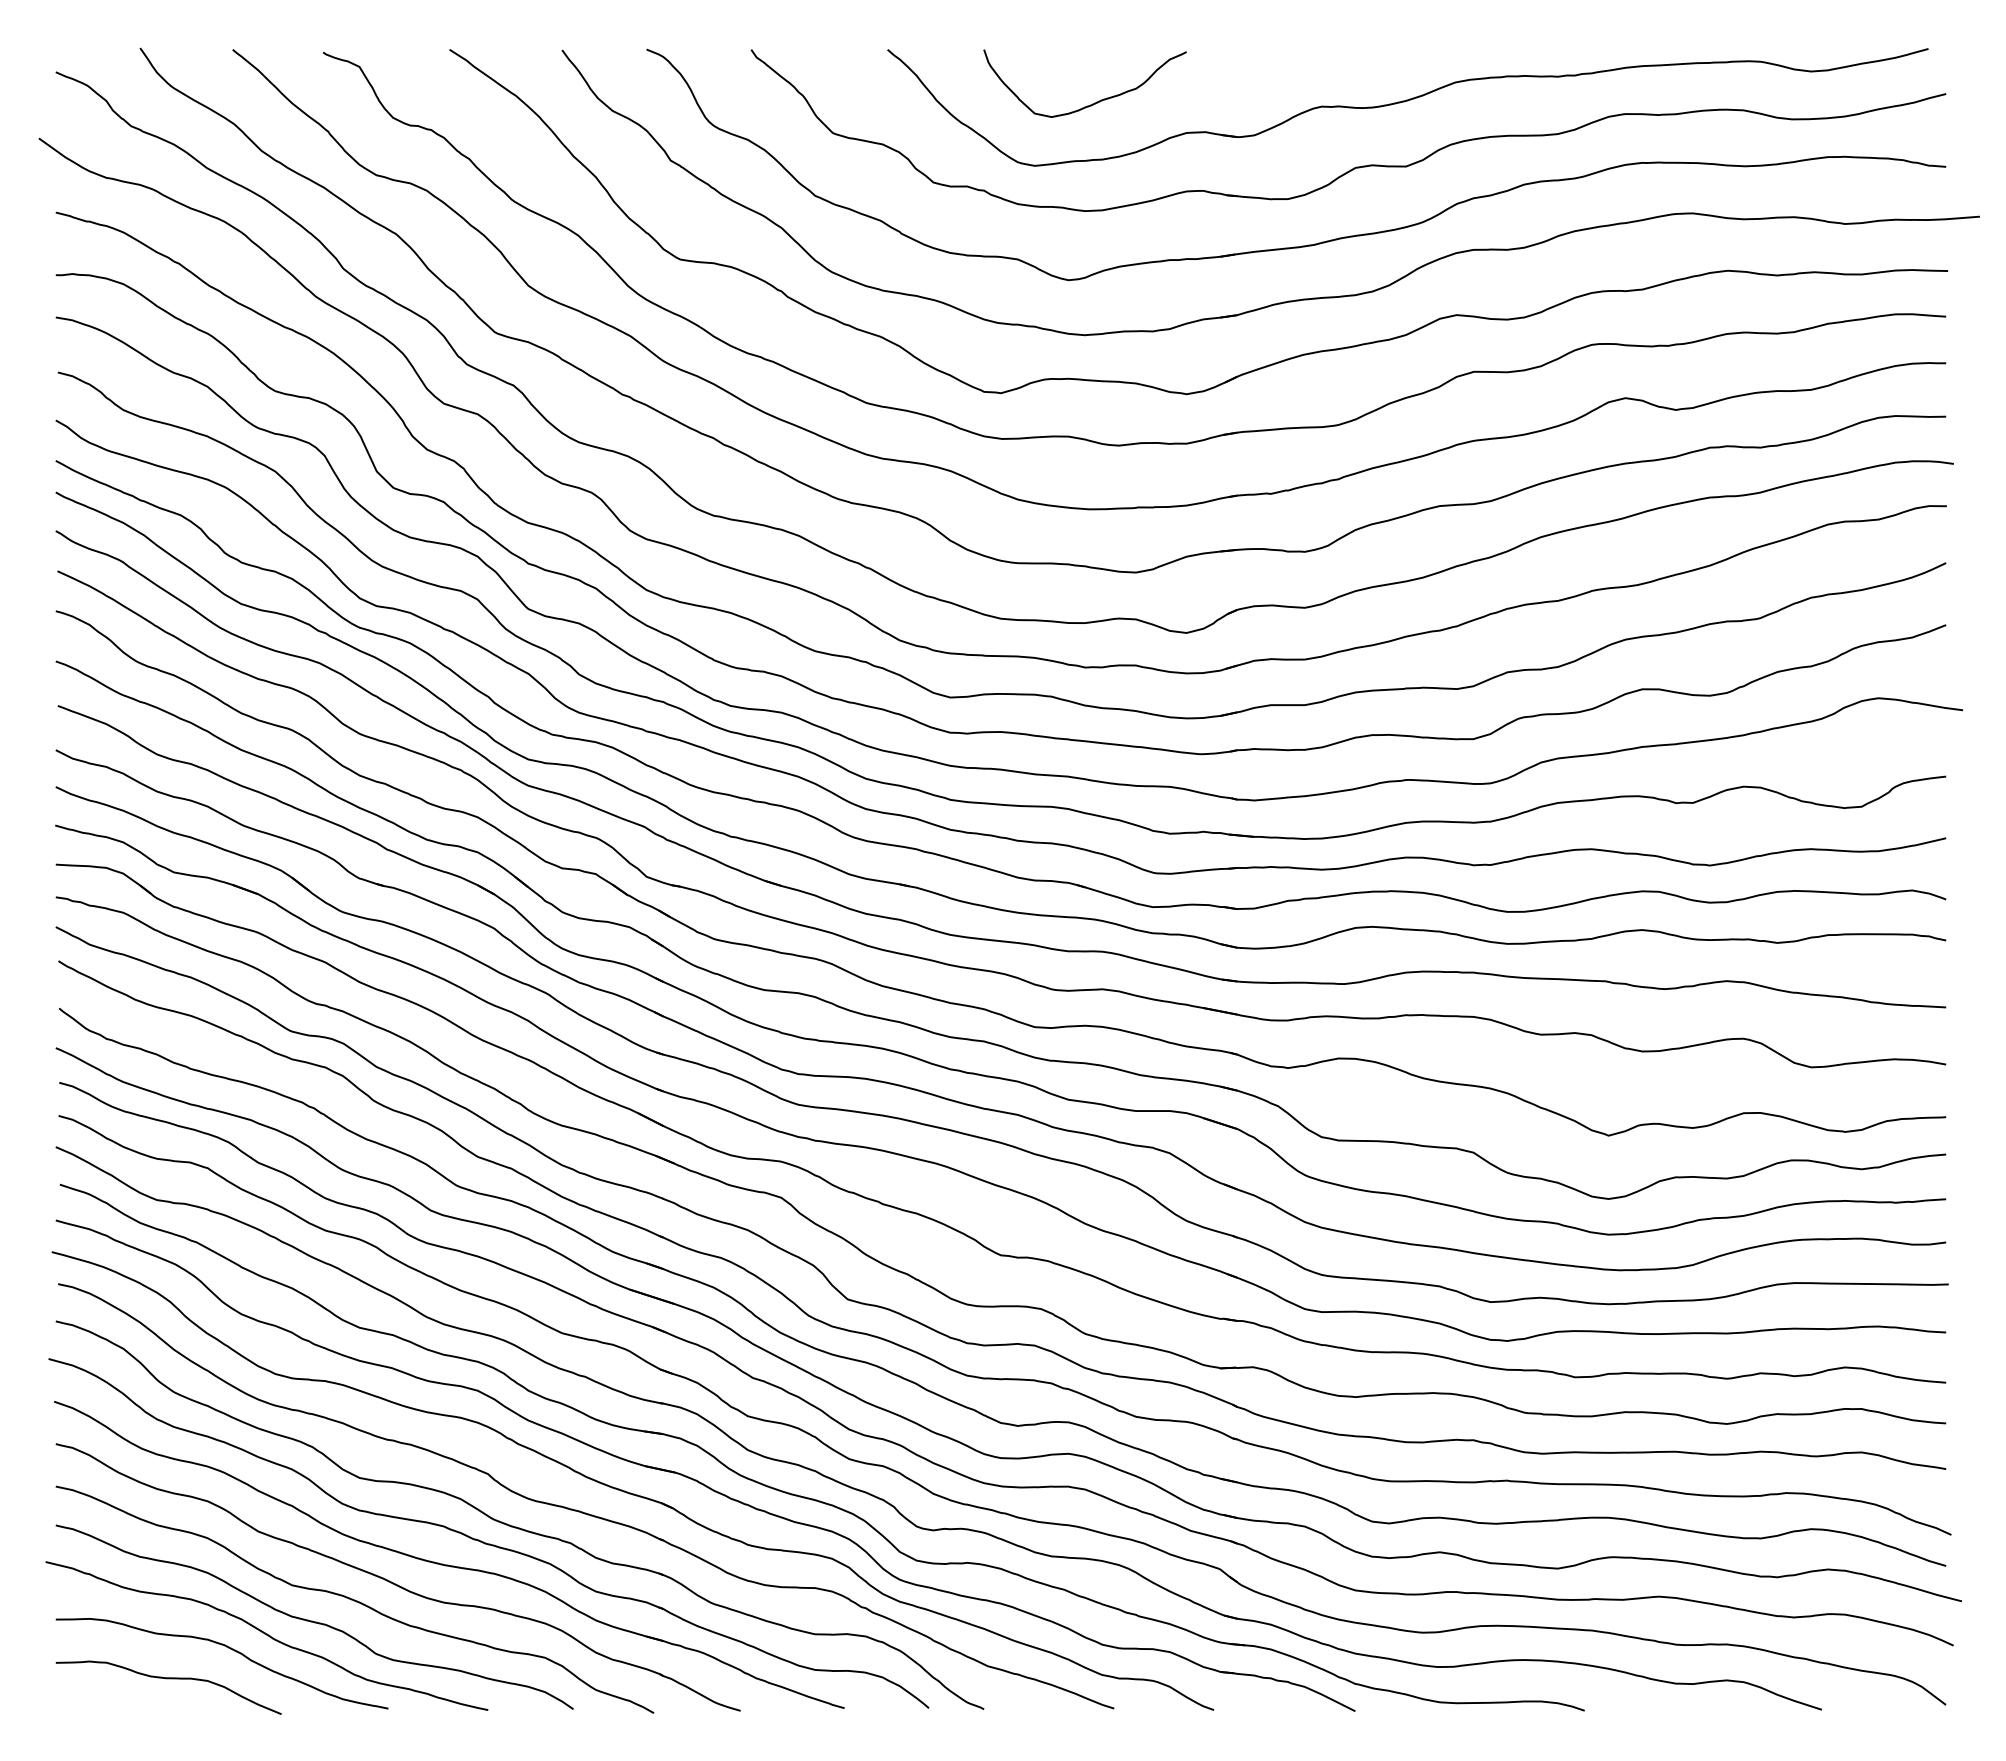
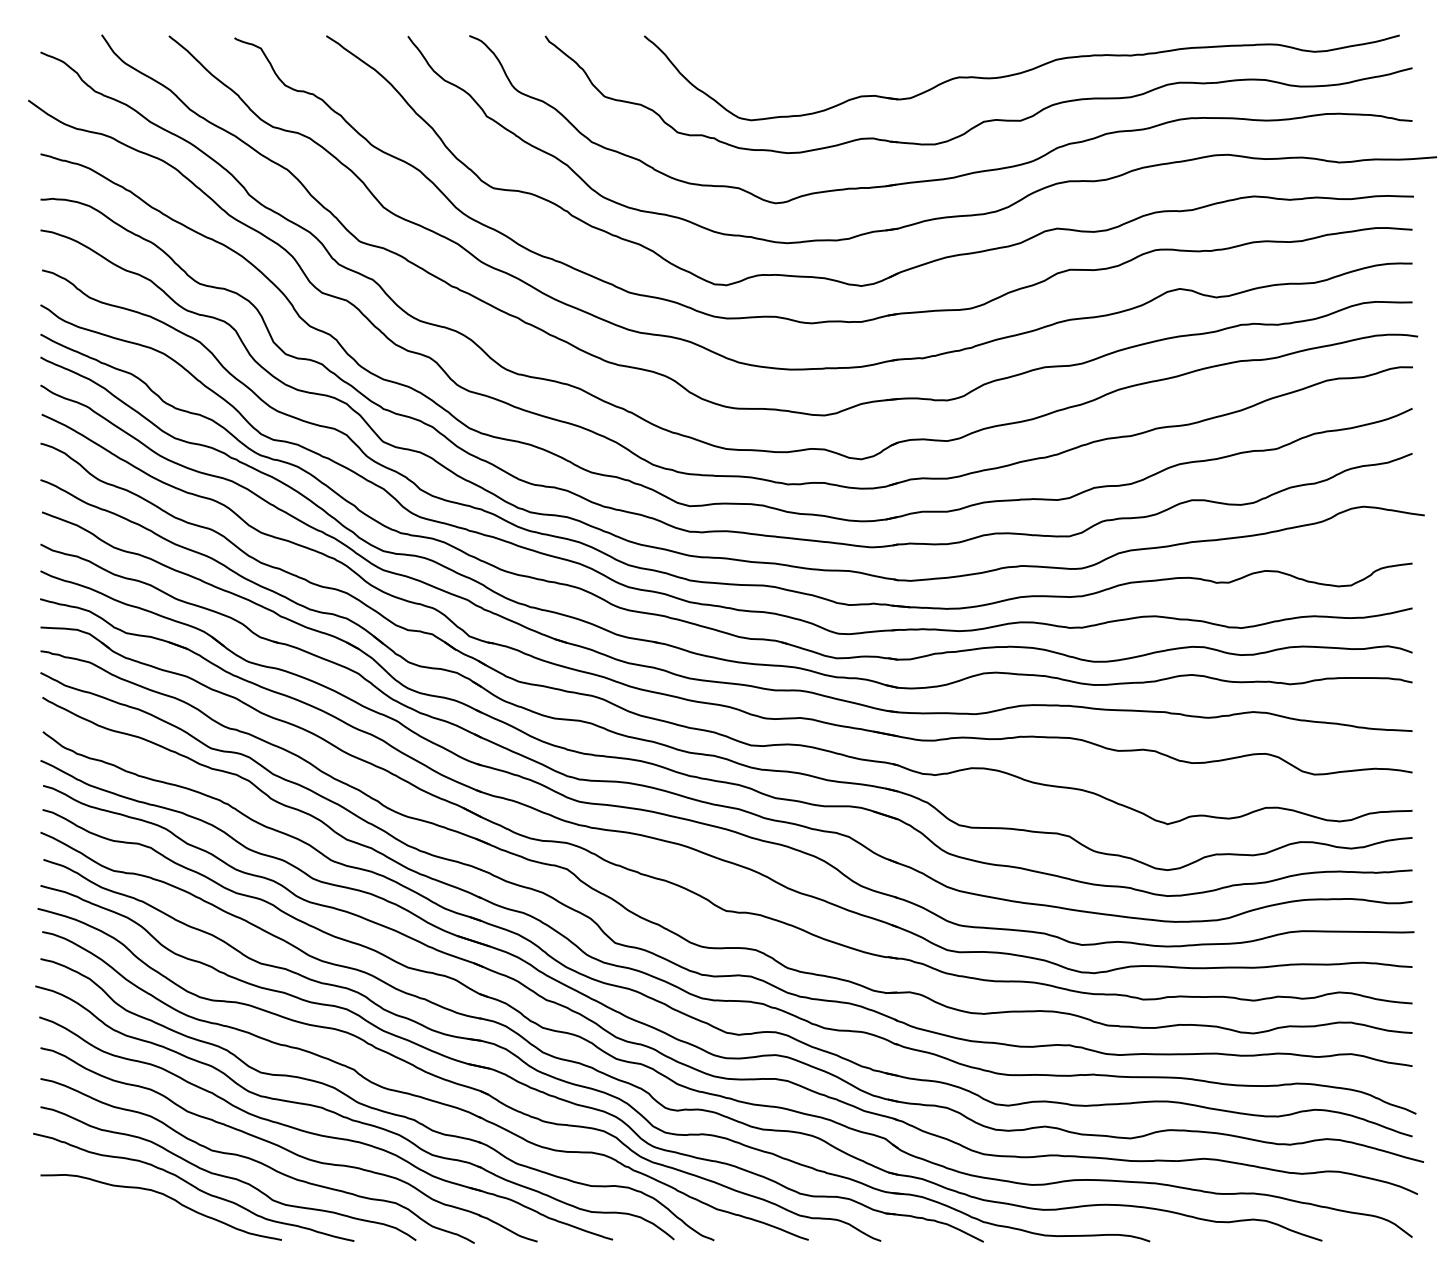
curve: (1094, 102) -> (794, 74), removed
curve: (168, 1679) -> (122, 1218), removed

